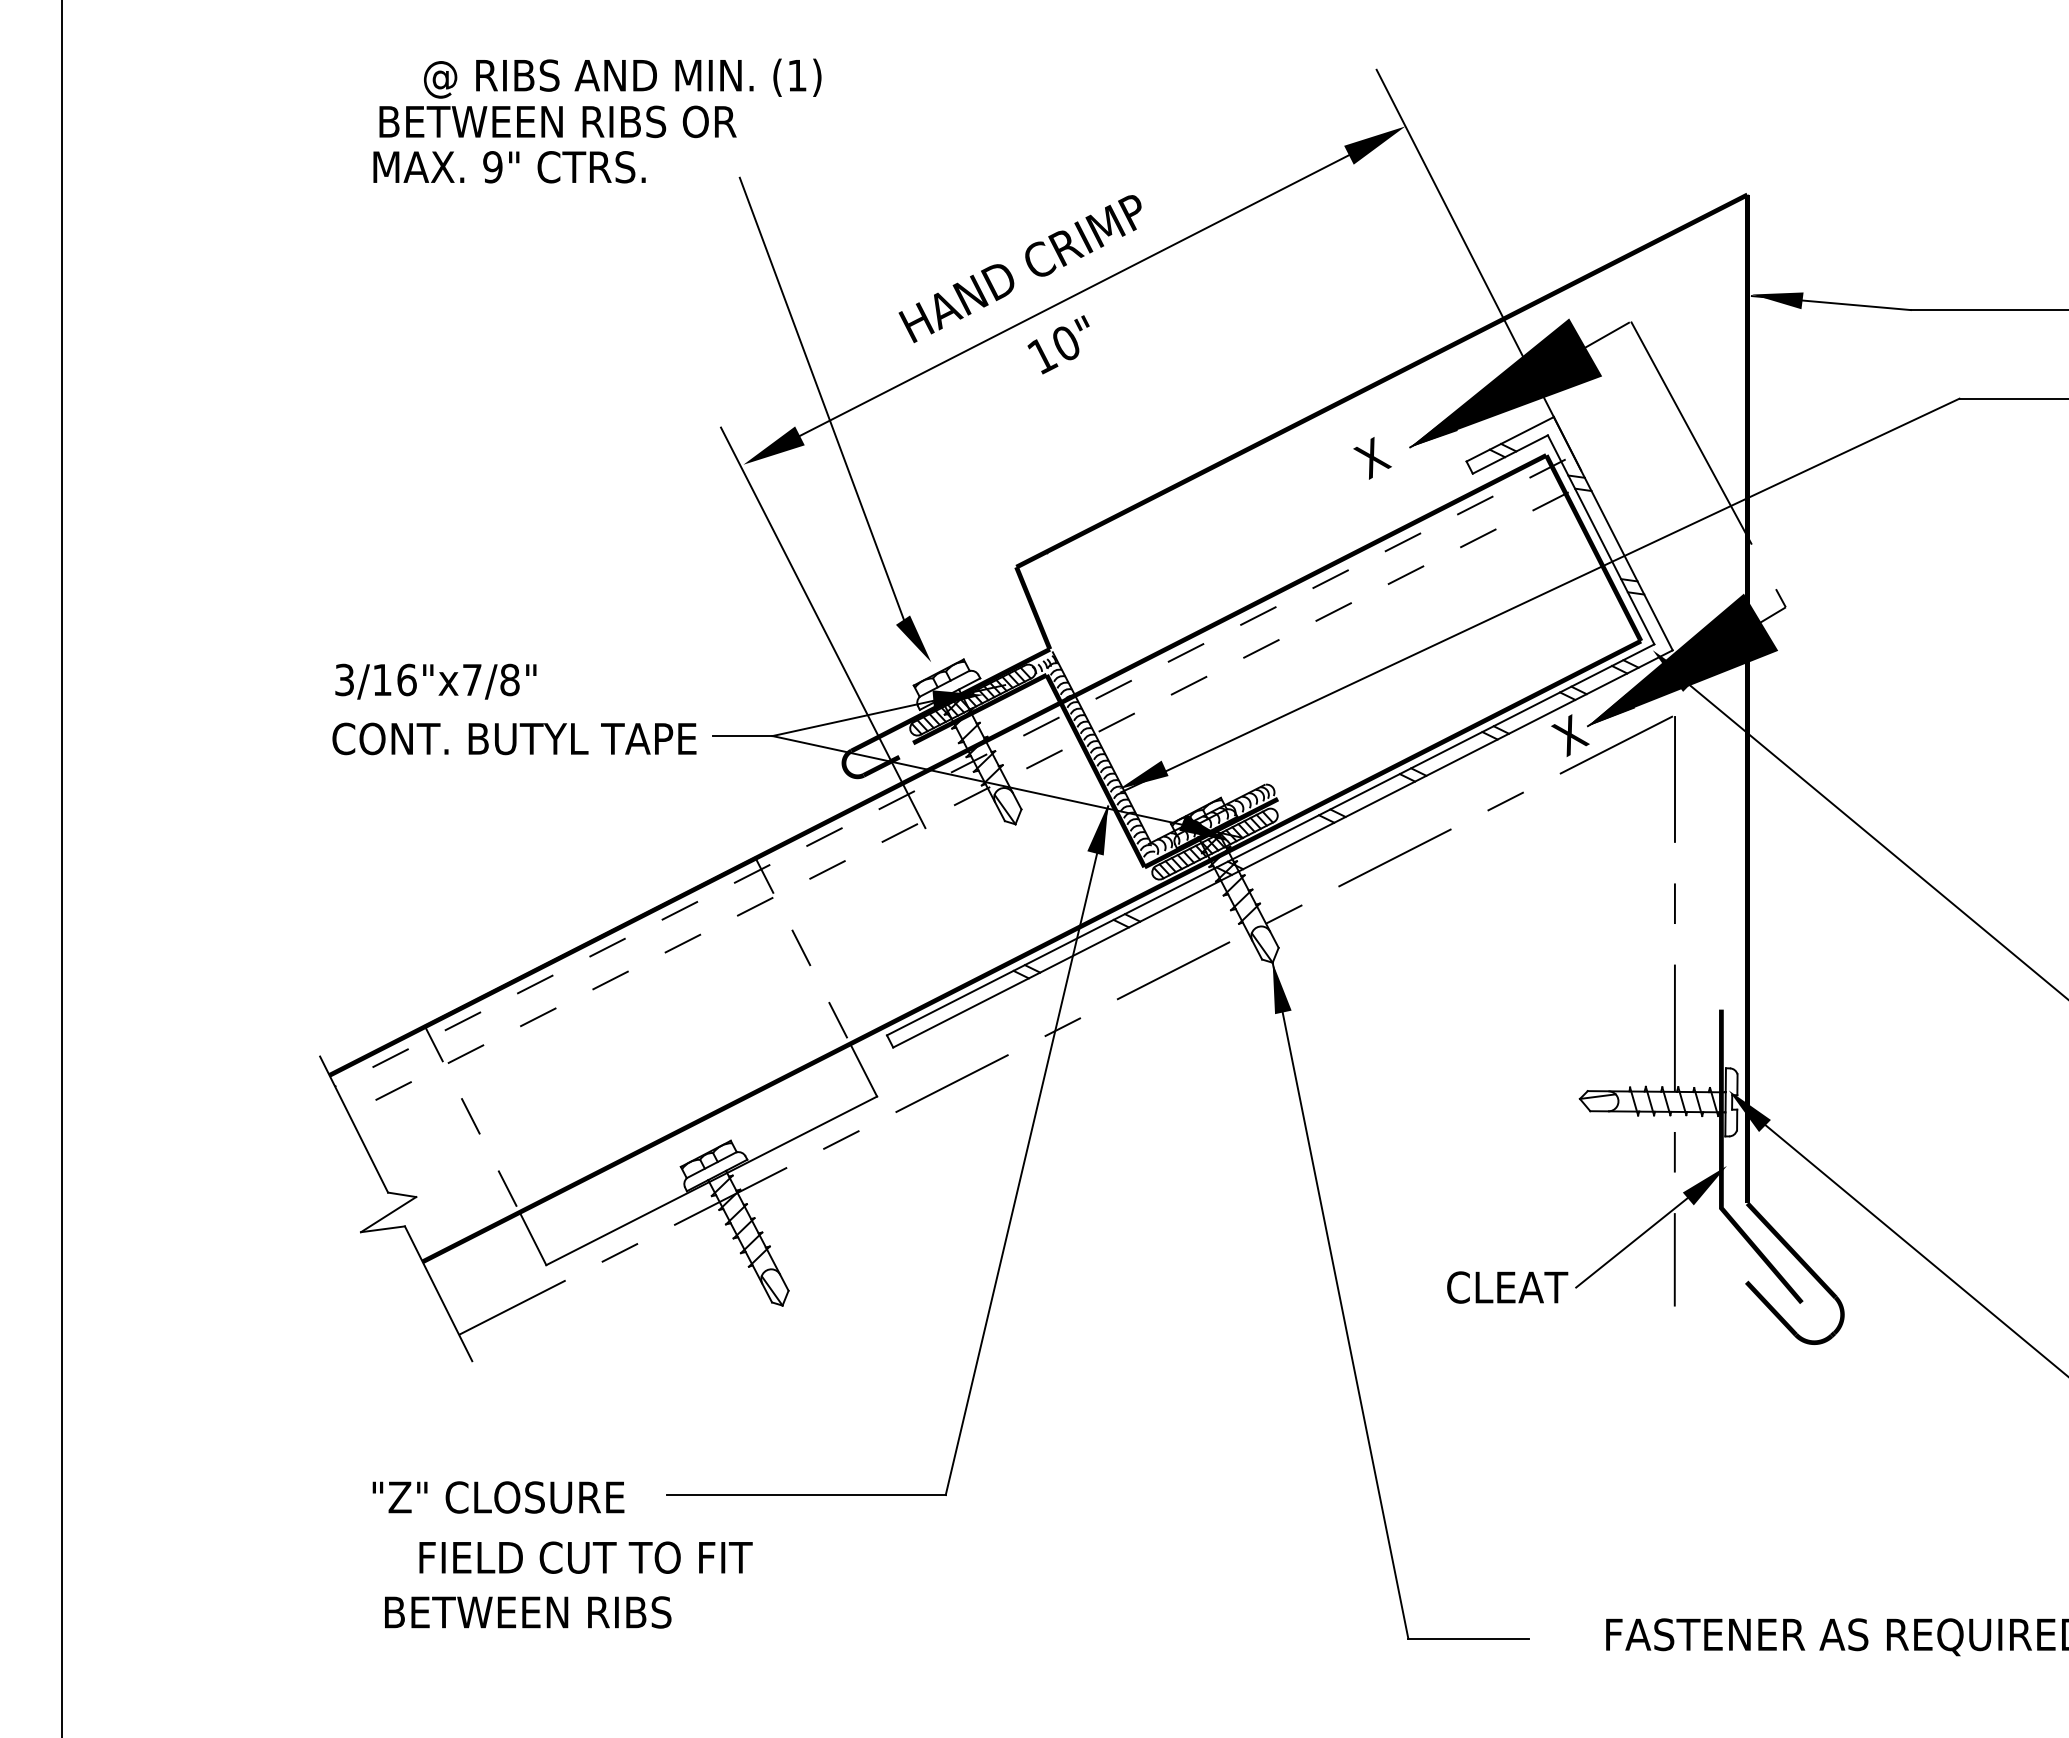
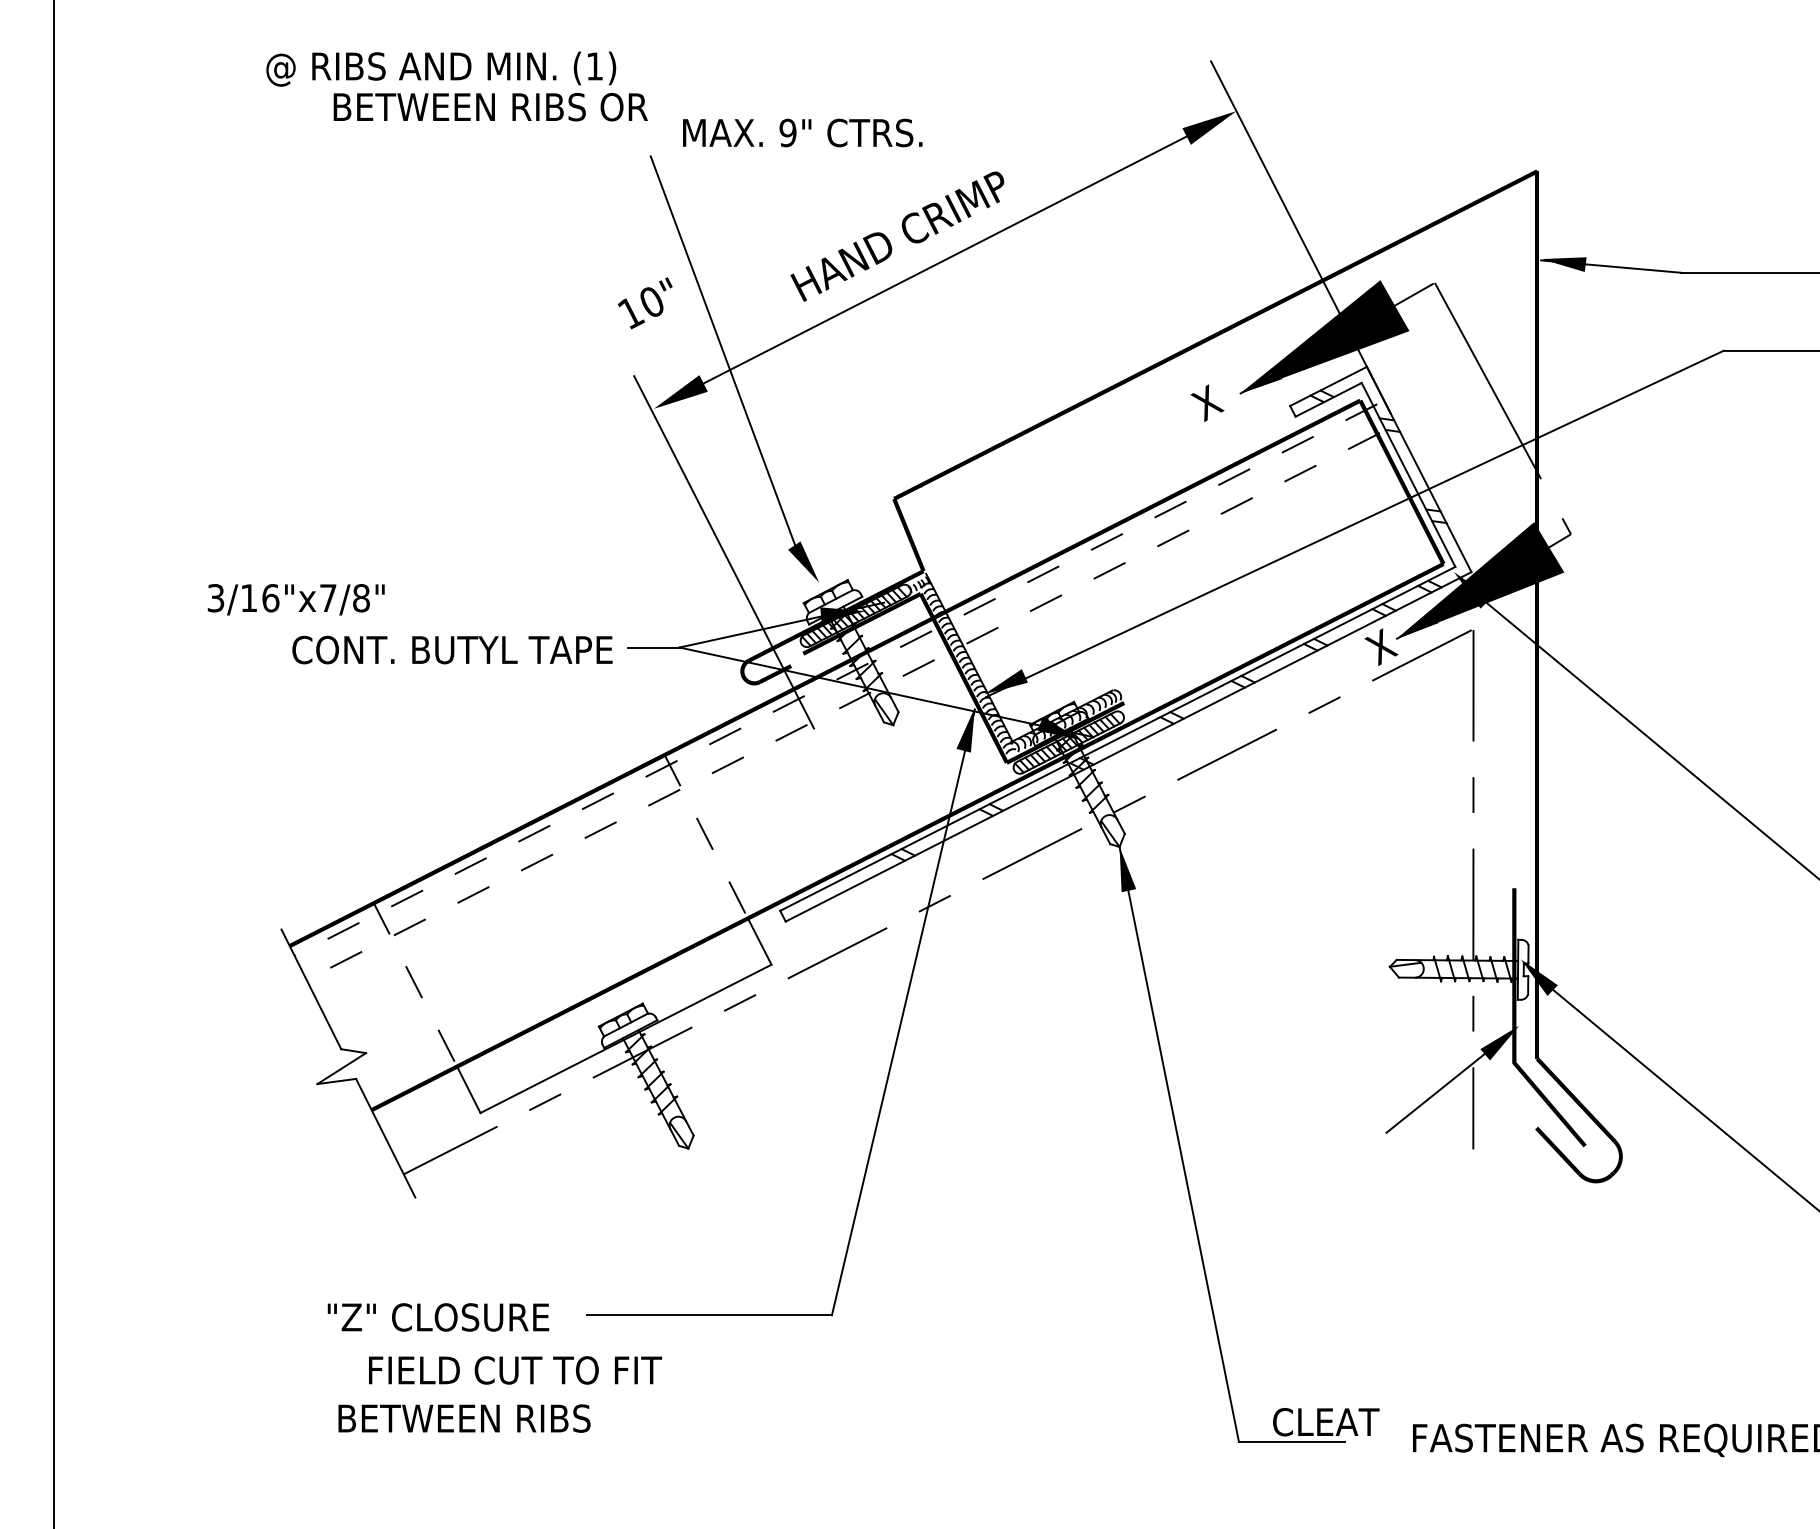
text: (622, 78) -> (441, 69), moved
text: (509, 167) -> (802, 133), moved
text: (1058, 344) -> (645, 303), moved
text: (435, 681) -> (295, 599), moved
text: (1507, 1287) -> (1326, 1422), moved

